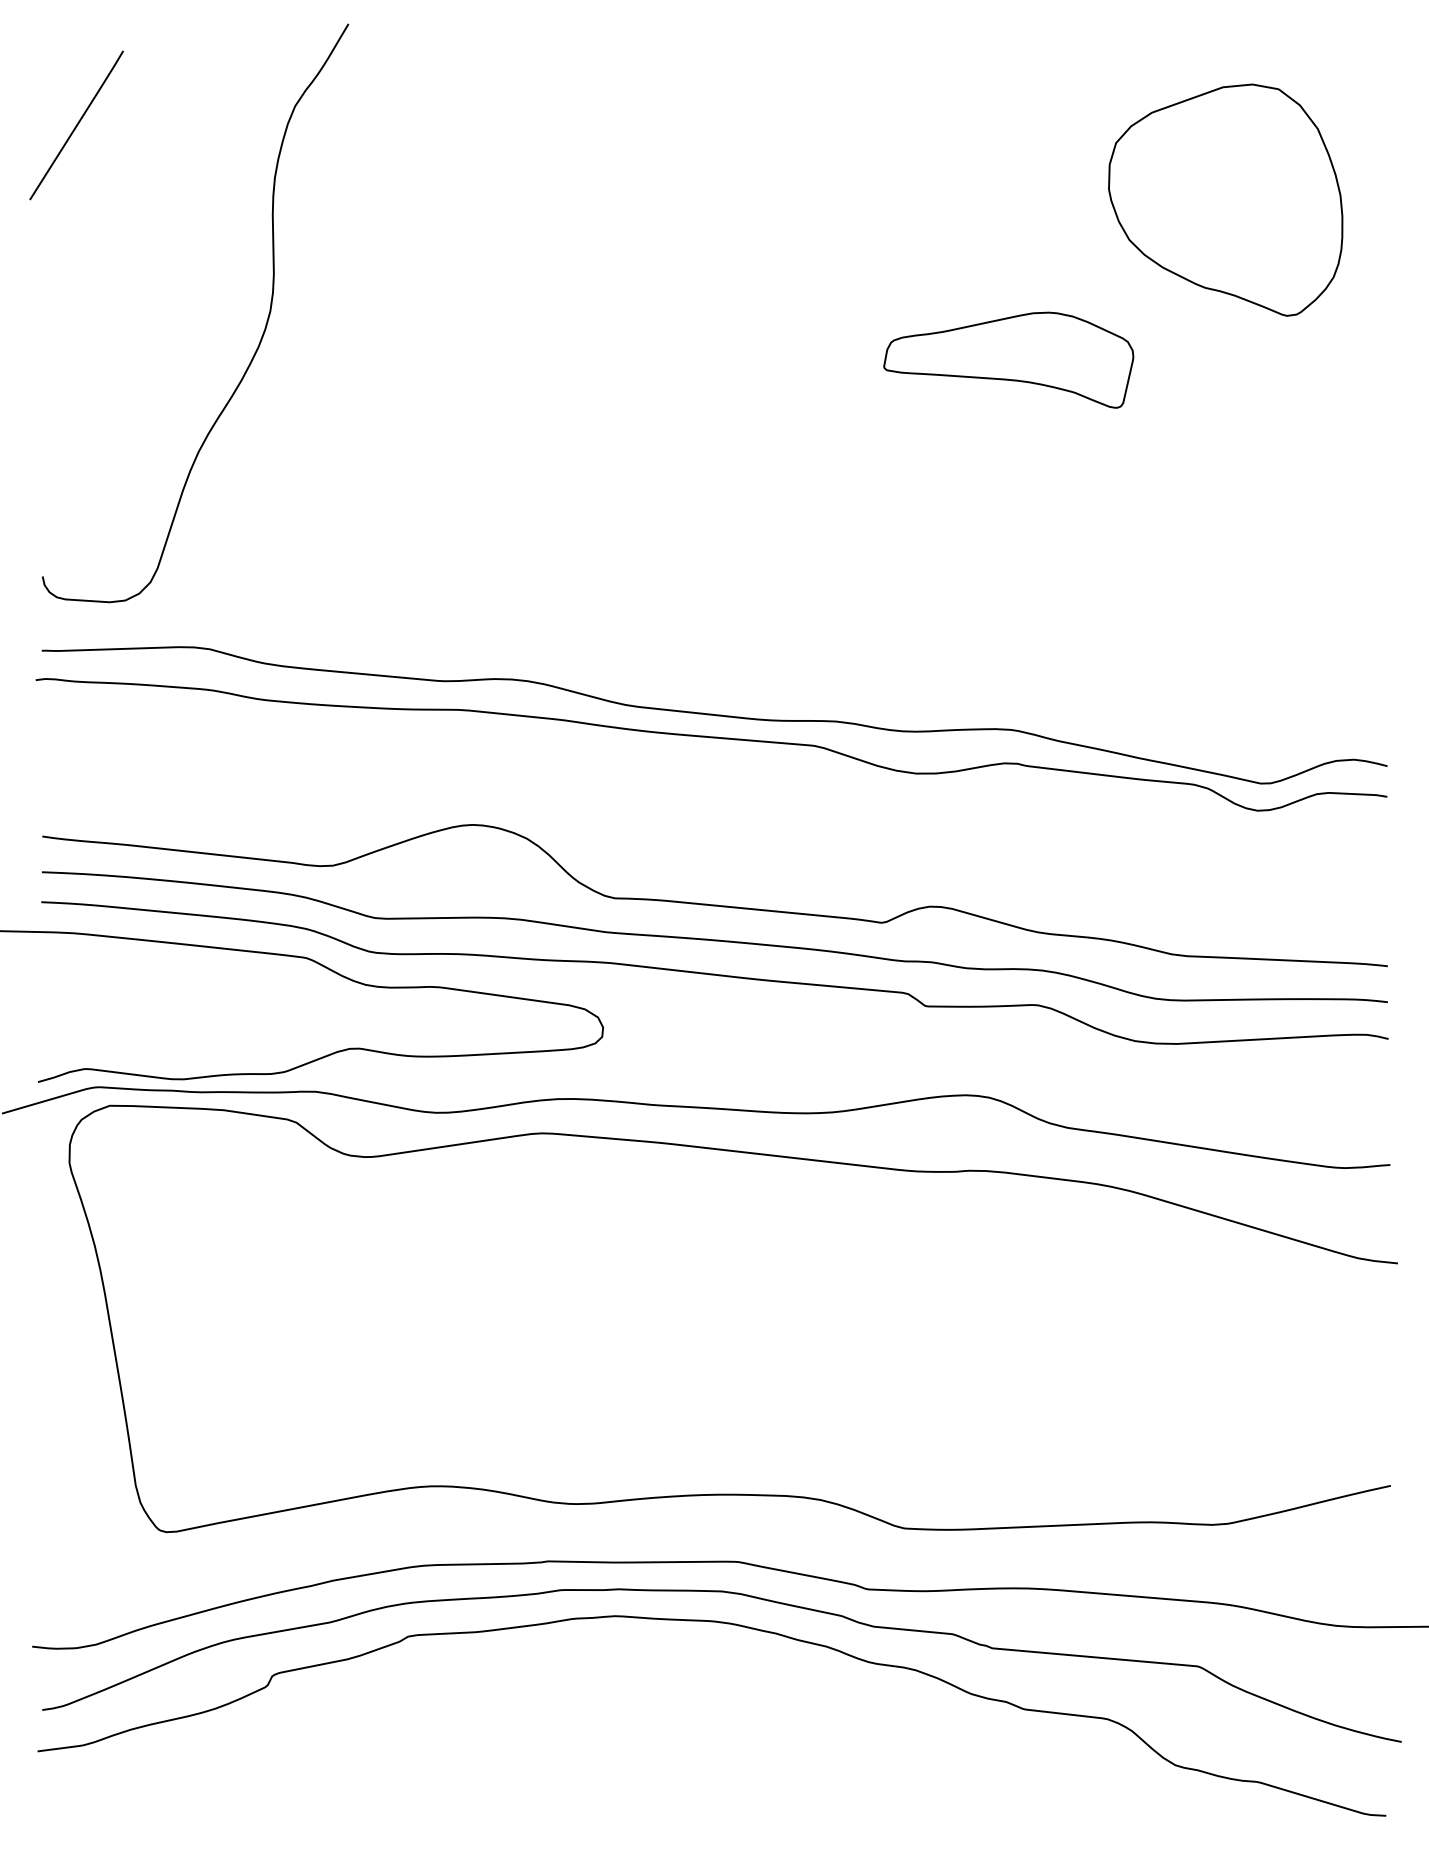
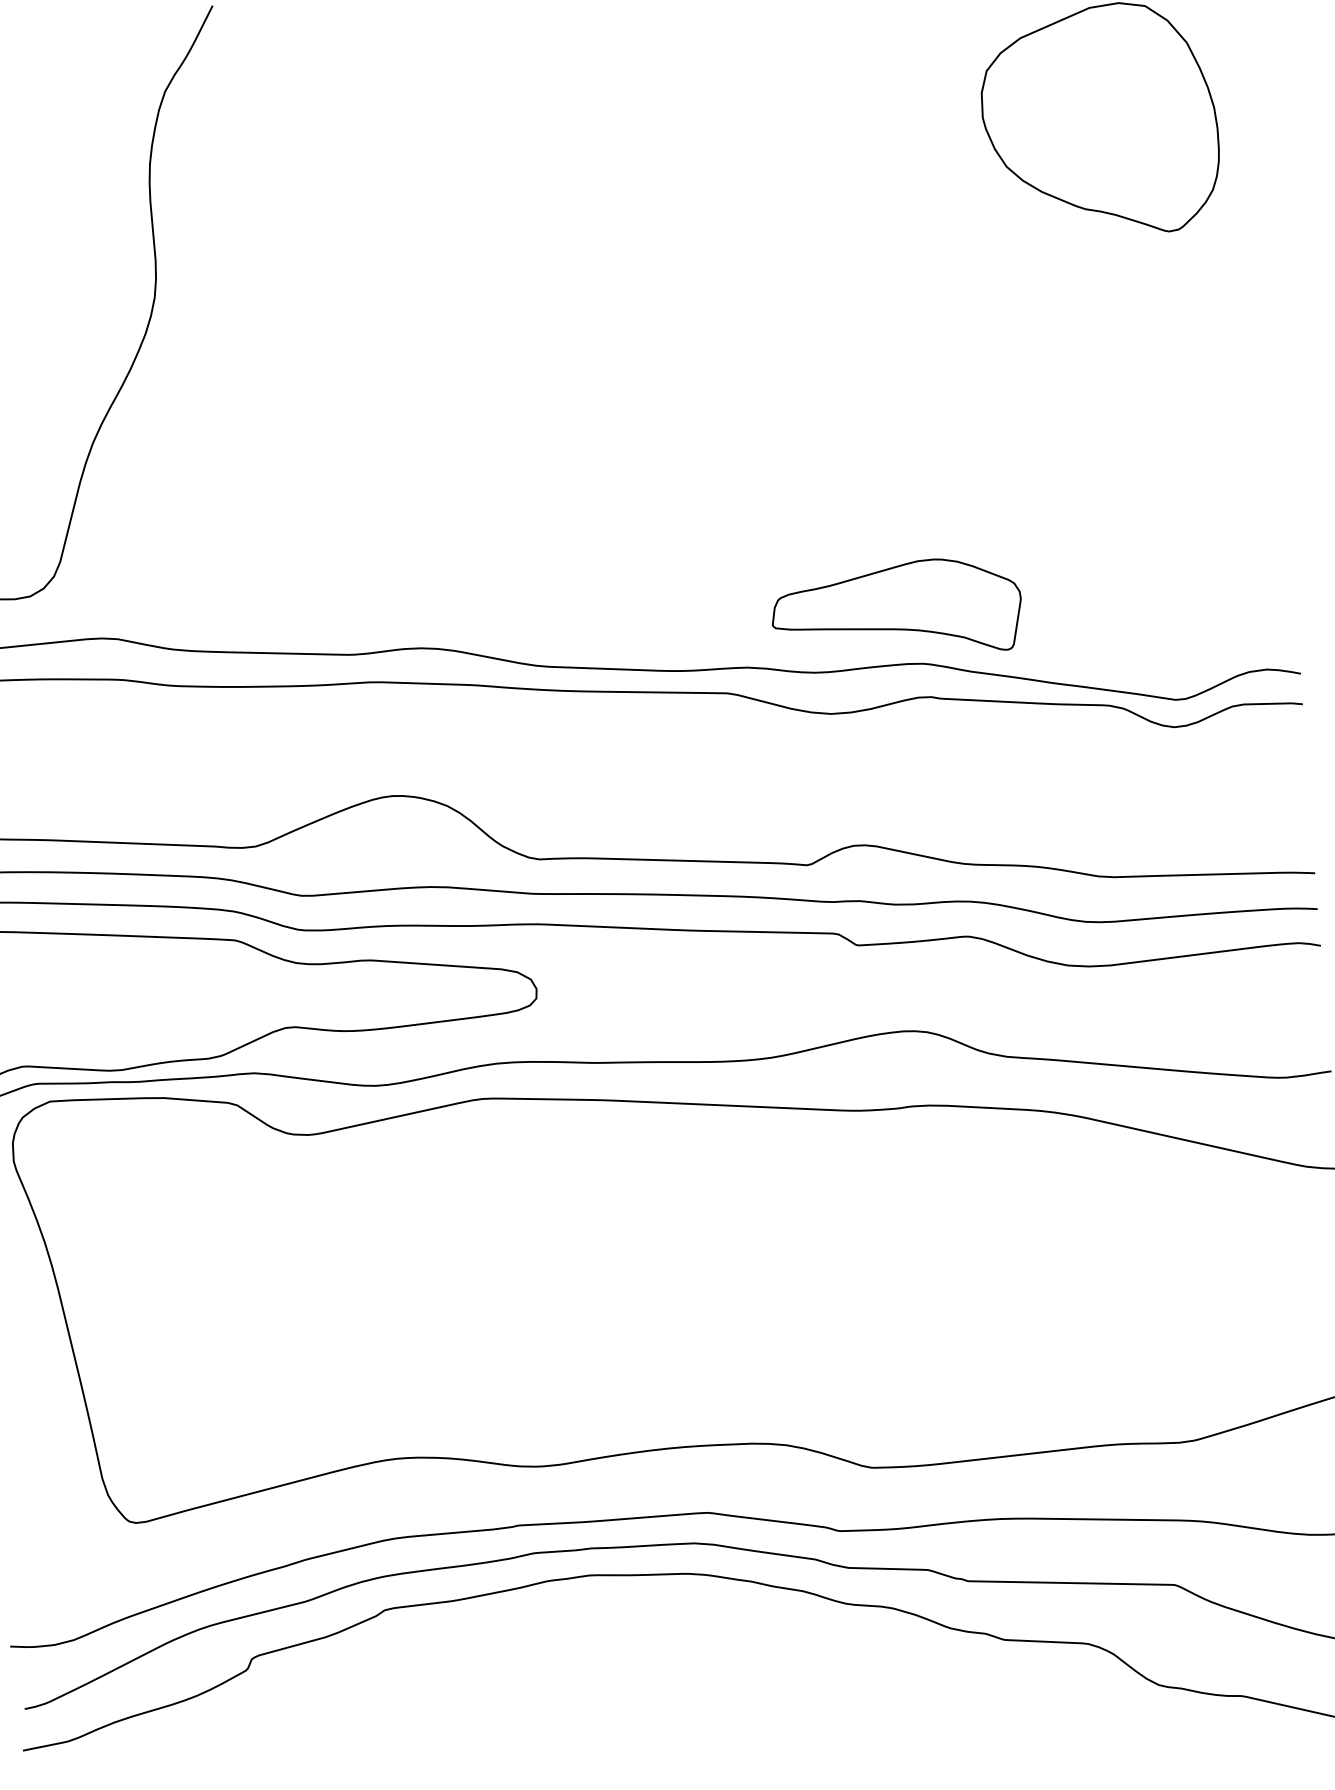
part: (1008, 359) -> (896, 609), moved

